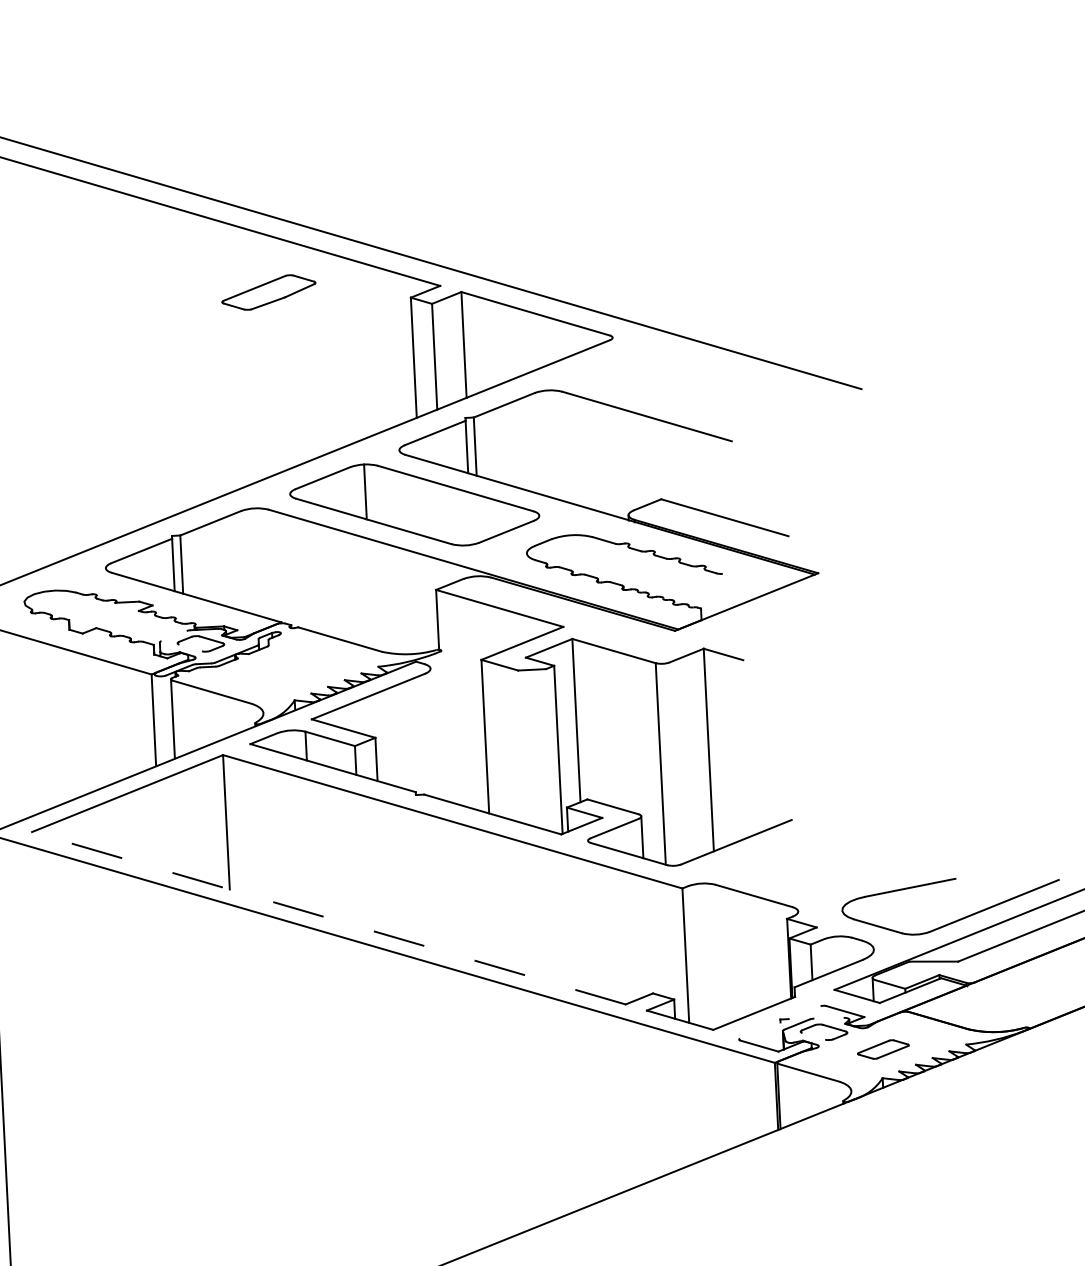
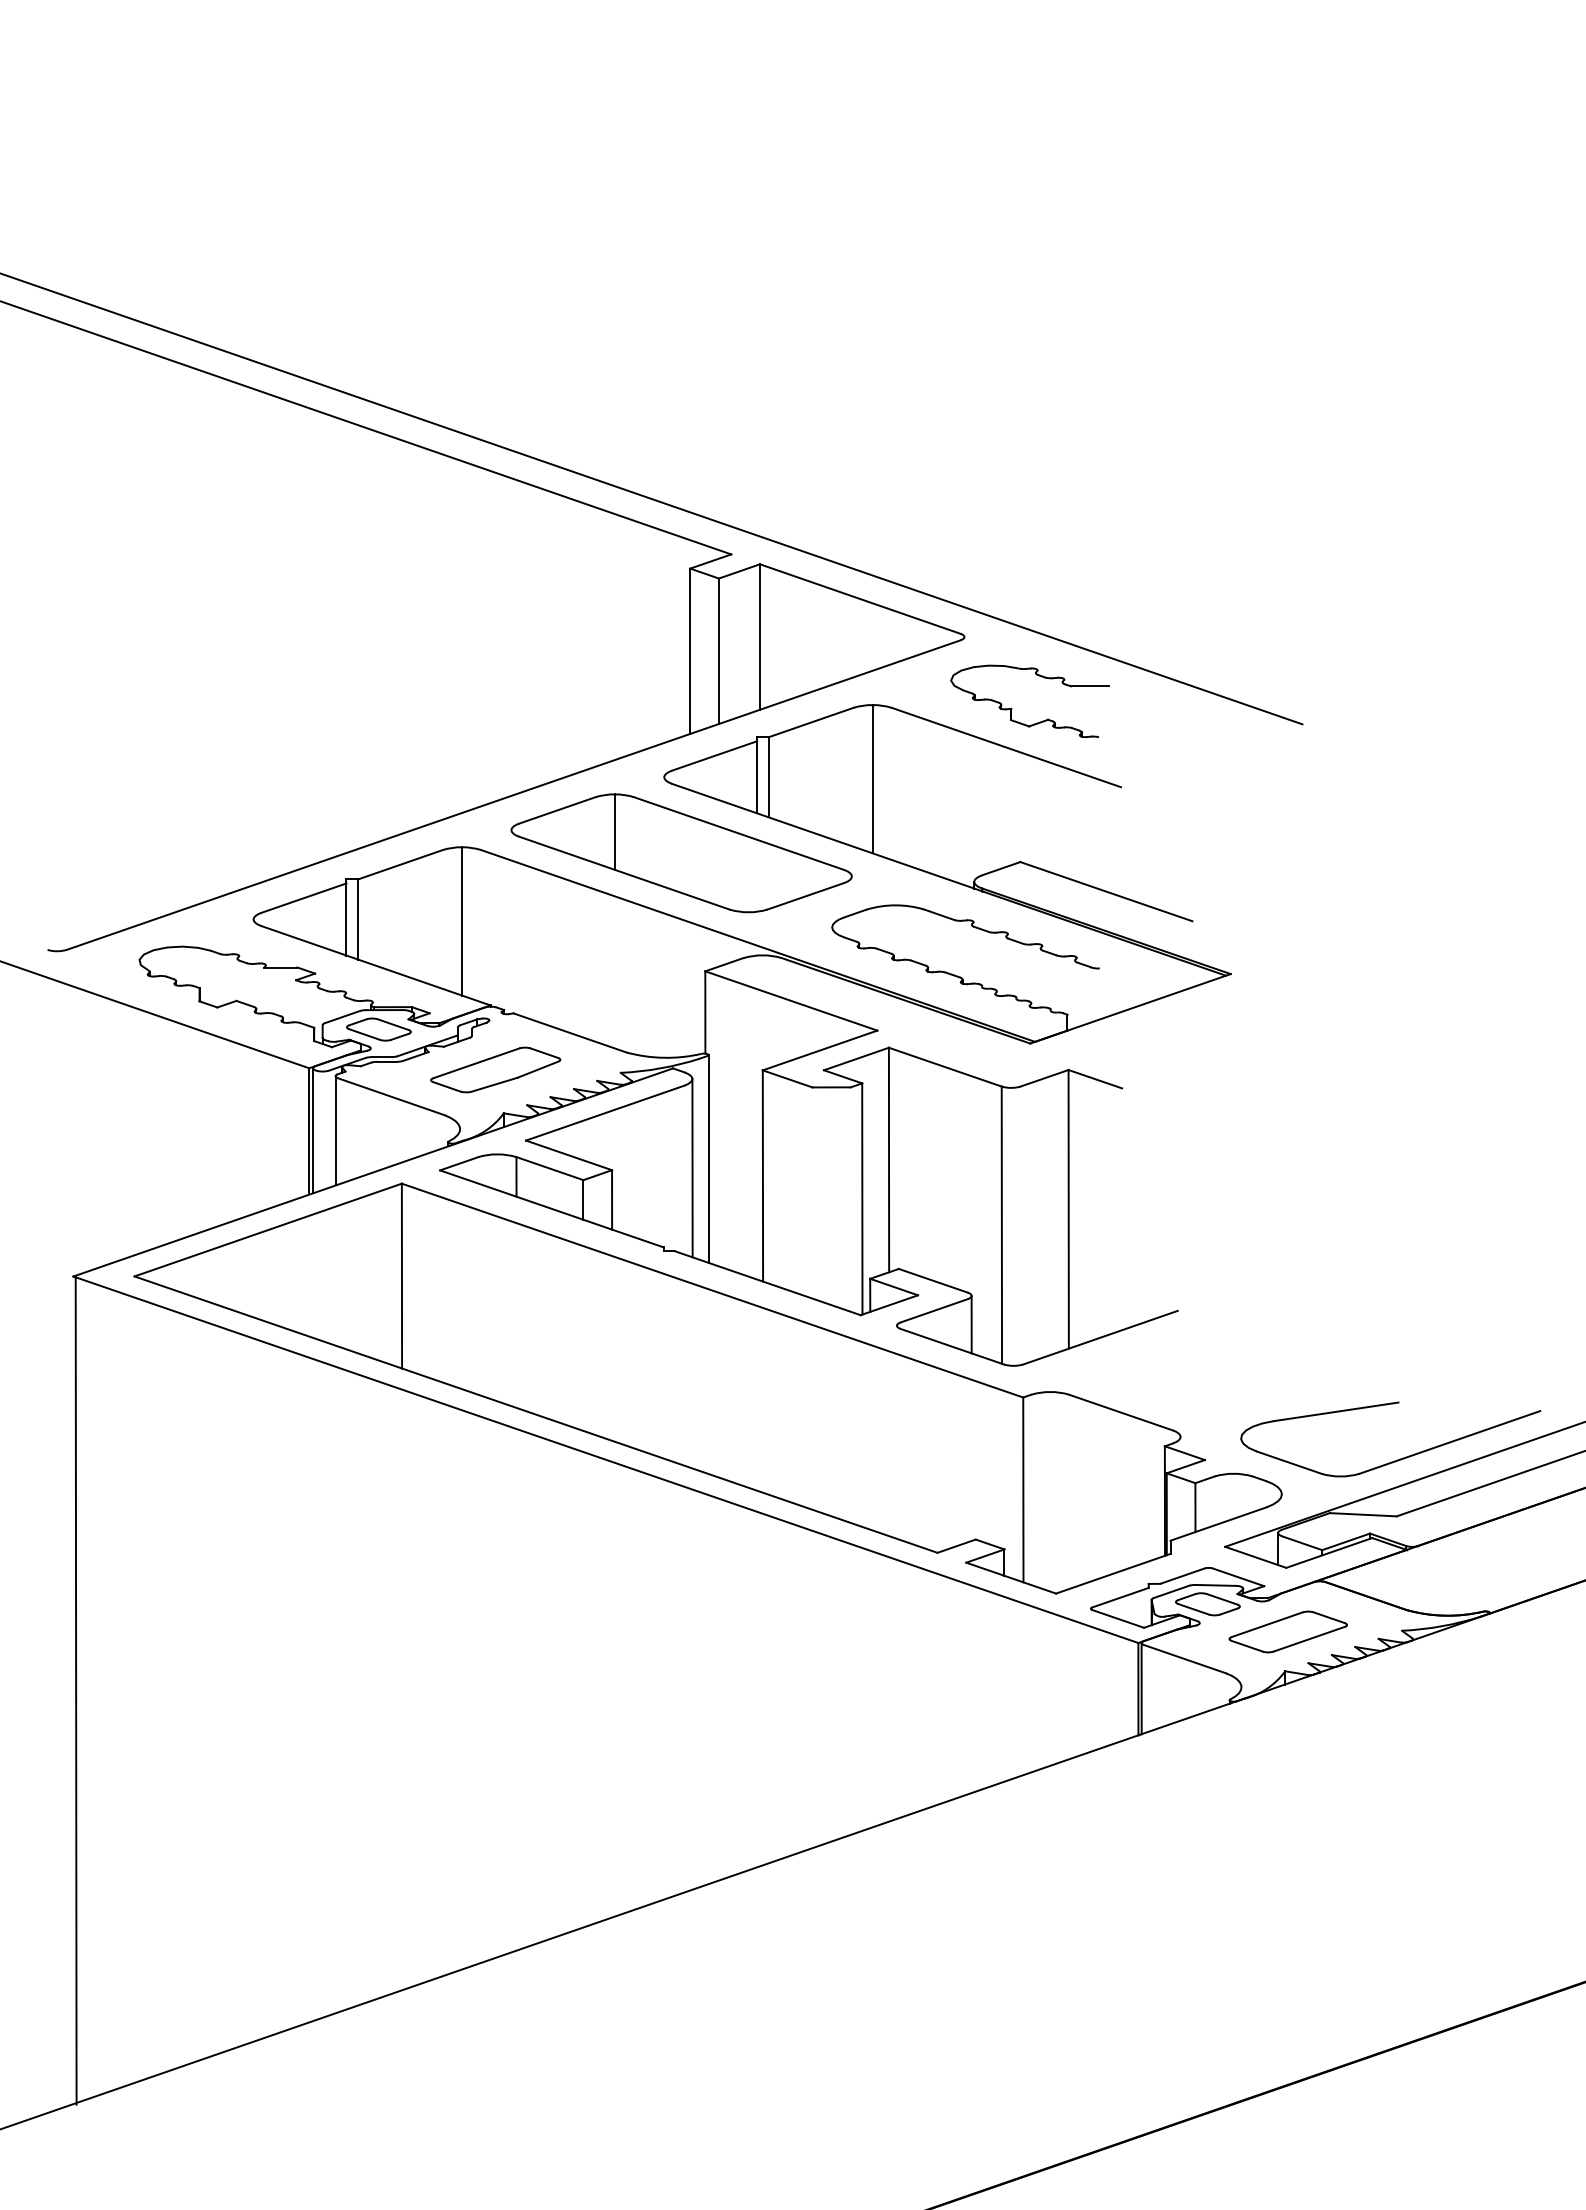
part: (268, 292) -> (495, 1069), moved
part: (650, 387) -> (1012, 708), added
line: (550, 444) -> (872, 779), added
line: (257, 562) -> (462, 921), added
line: (173, 635) -> (342, 1016), added
line: (190, 647) -> (364, 1034), added
line: (156, 719) -> (313, 1130), added
line: (445, 725) -> (708, 1158), added
line: (433, 733) -> (692, 1168), added
line: (329, 918) -> (536, 1414), dashed -> solid
line: (804, 1012) -> (1182, 1575), added
line: (828, 1017) -> (1215, 1584), added
line: (760, 1030) -> (1120, 1597), added
line: (813, 1036) -> (1193, 1609), added
part: (882, 1049) -> (1287, 1631), size x1.67

